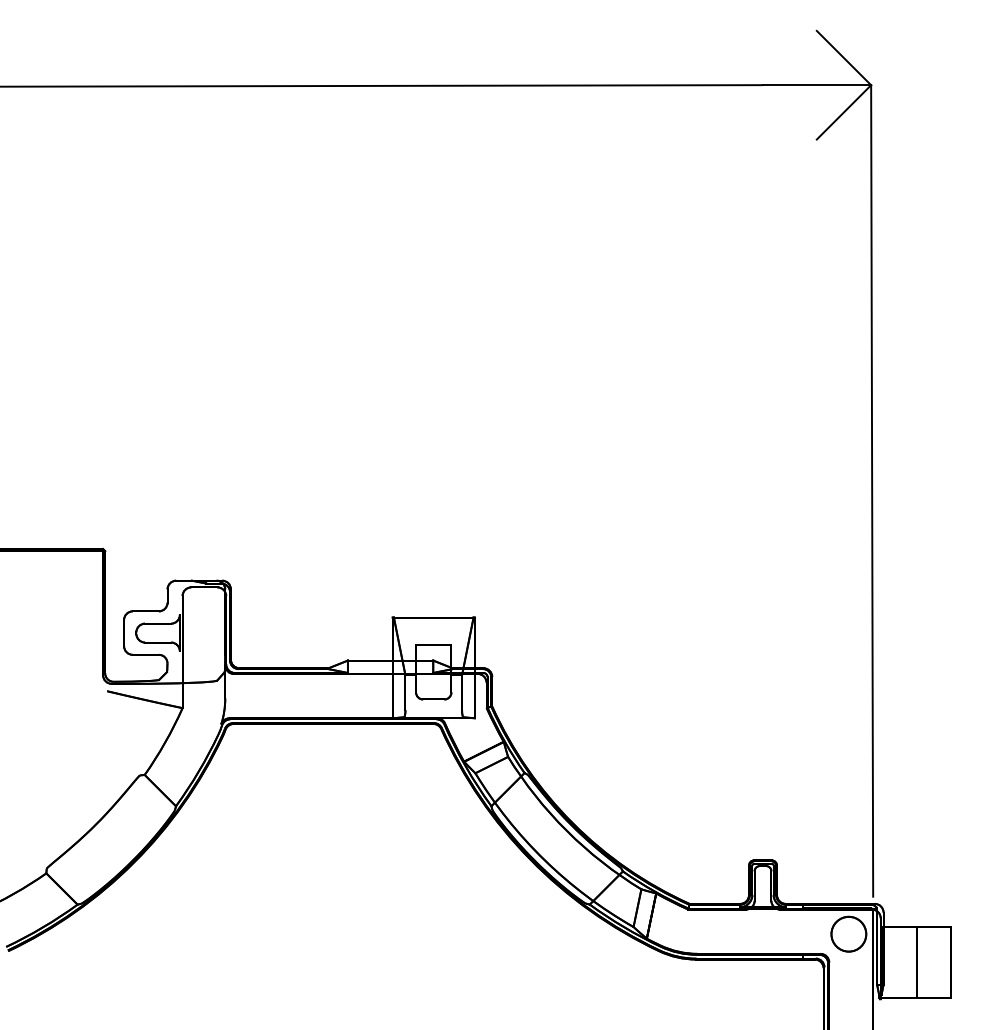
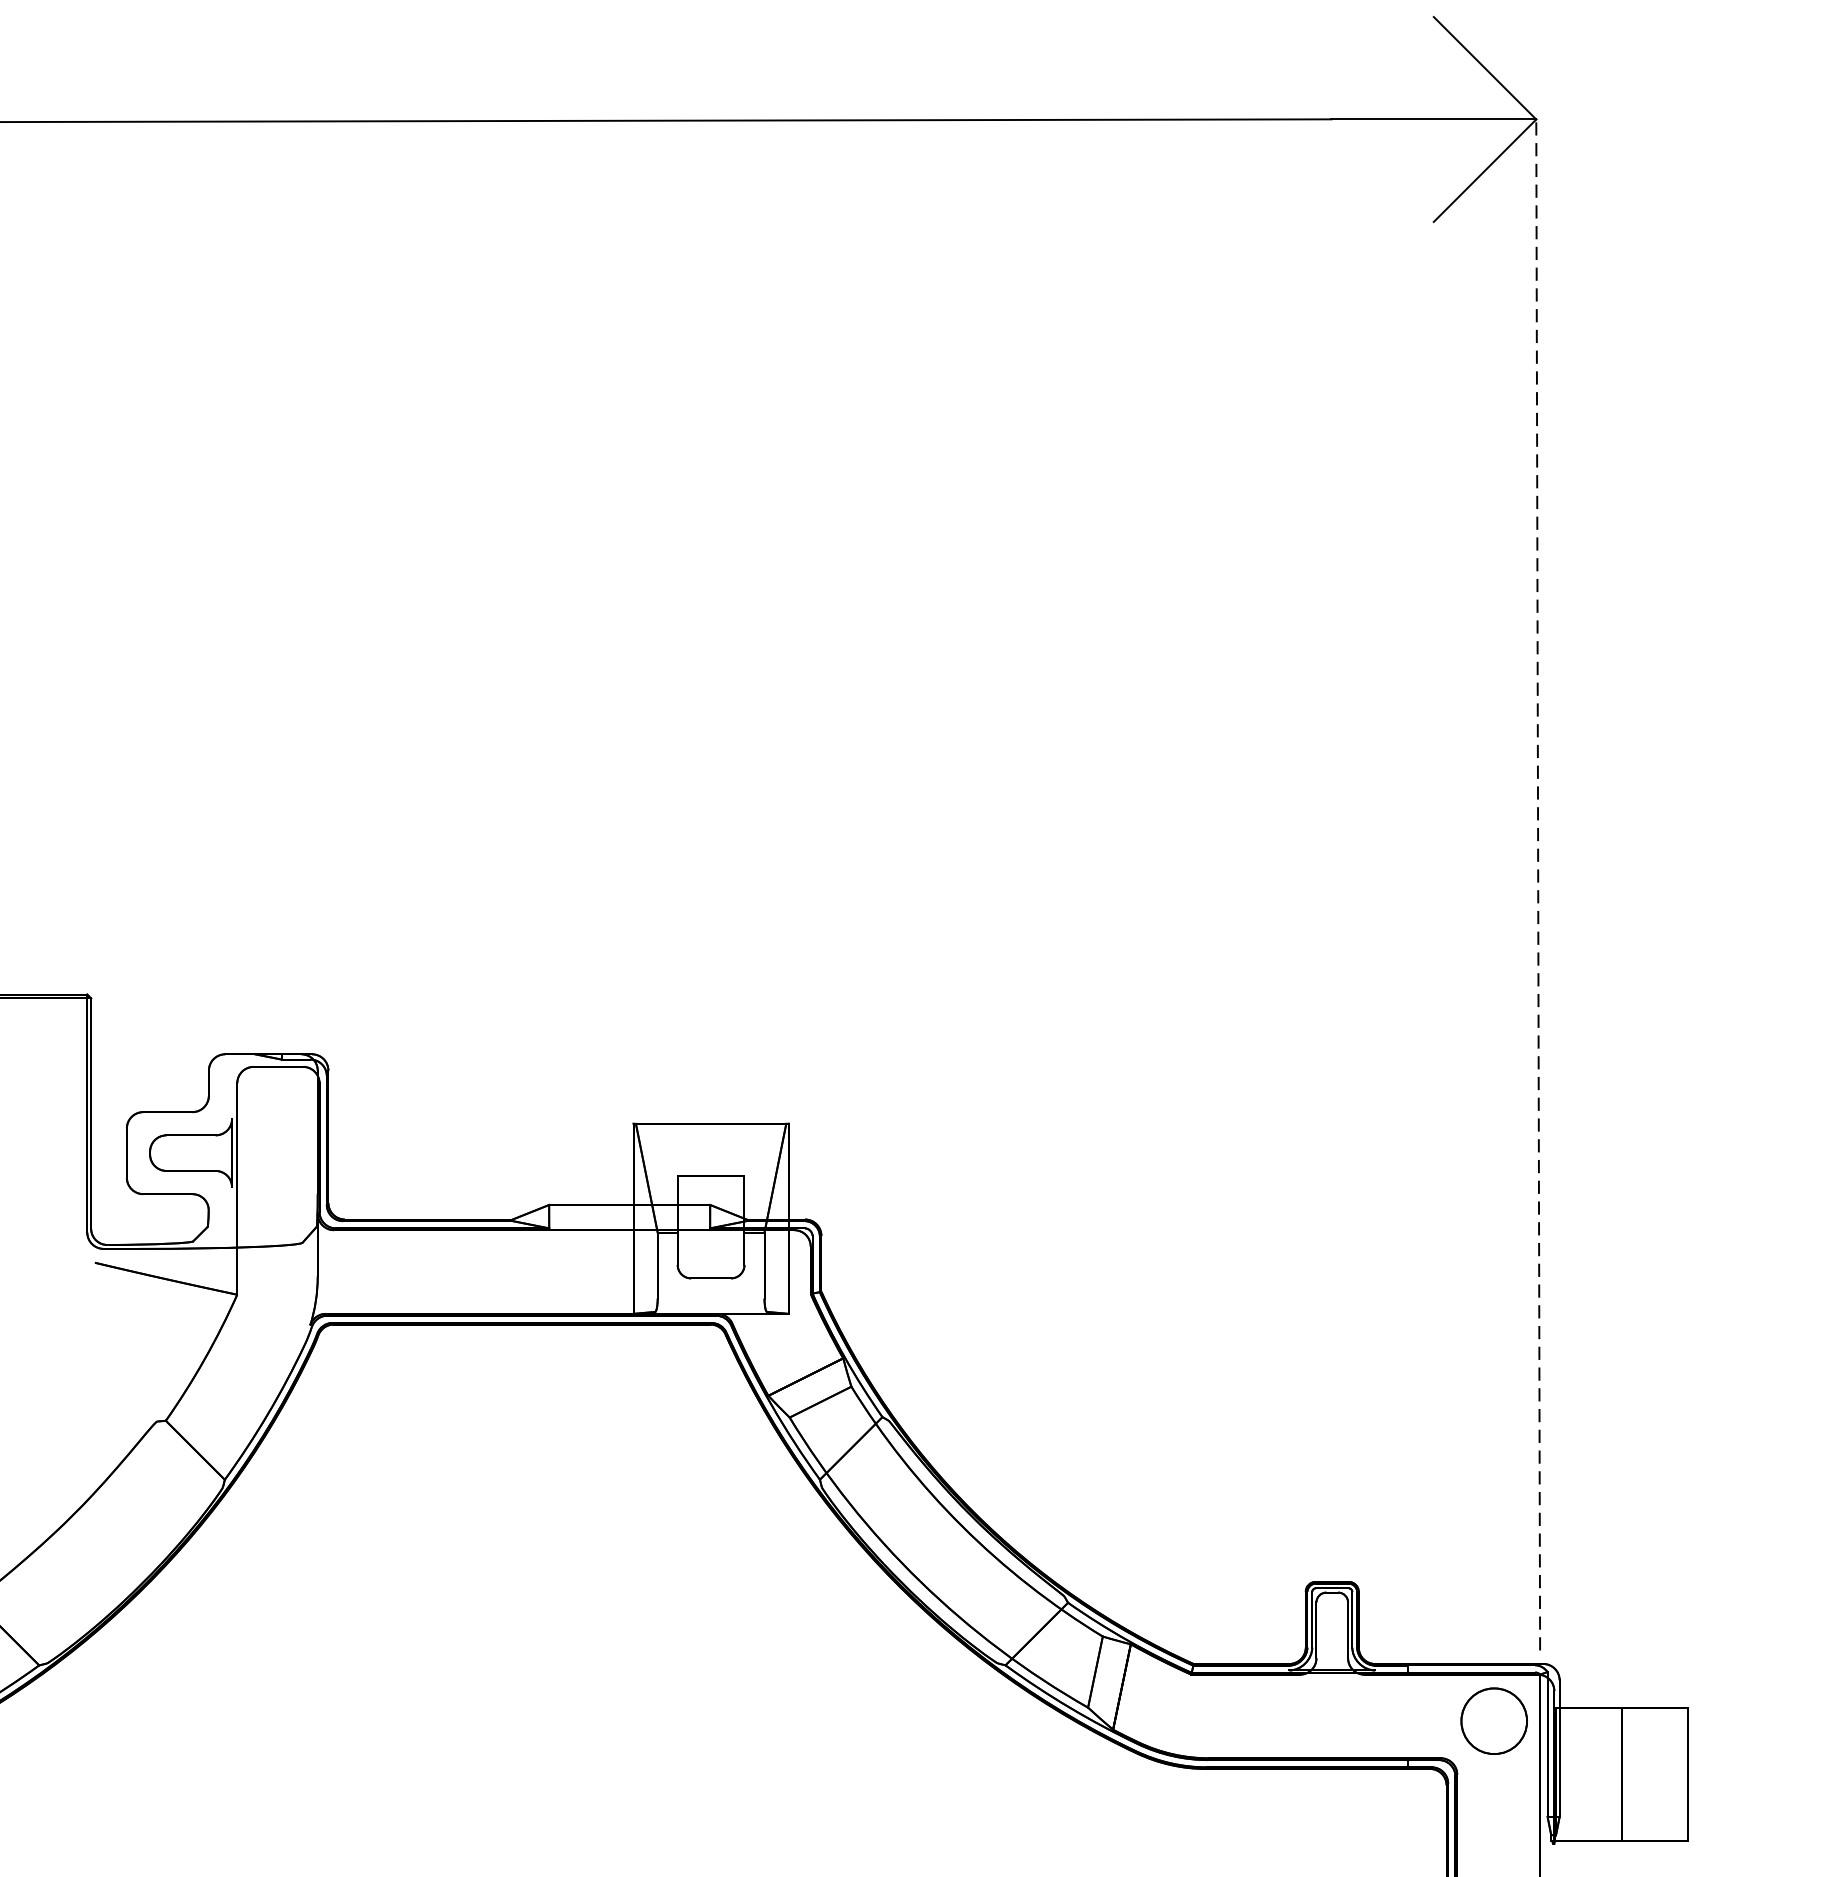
line: (872, 491) -> (1538, 885), solid -> dashed

